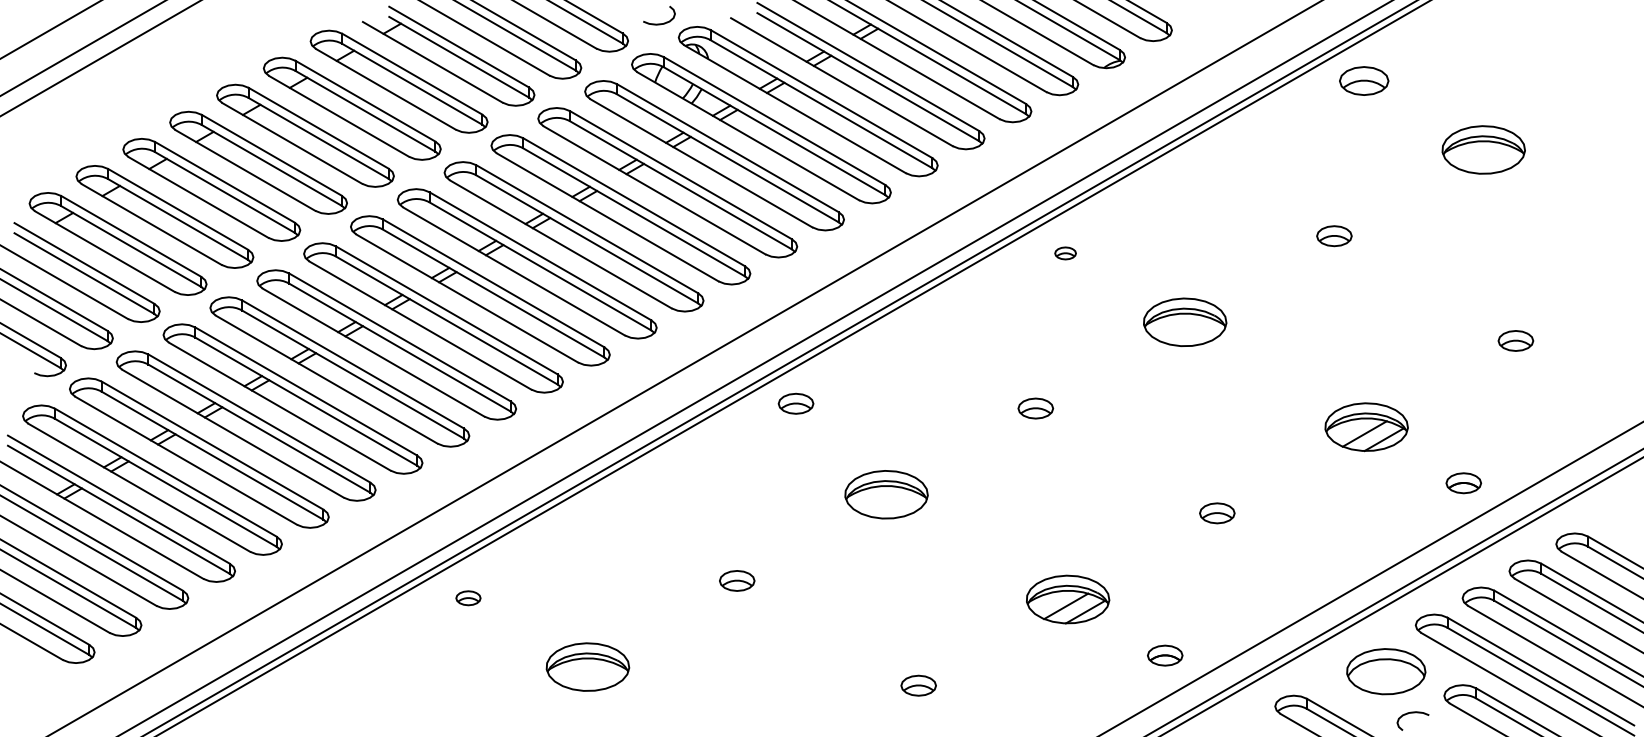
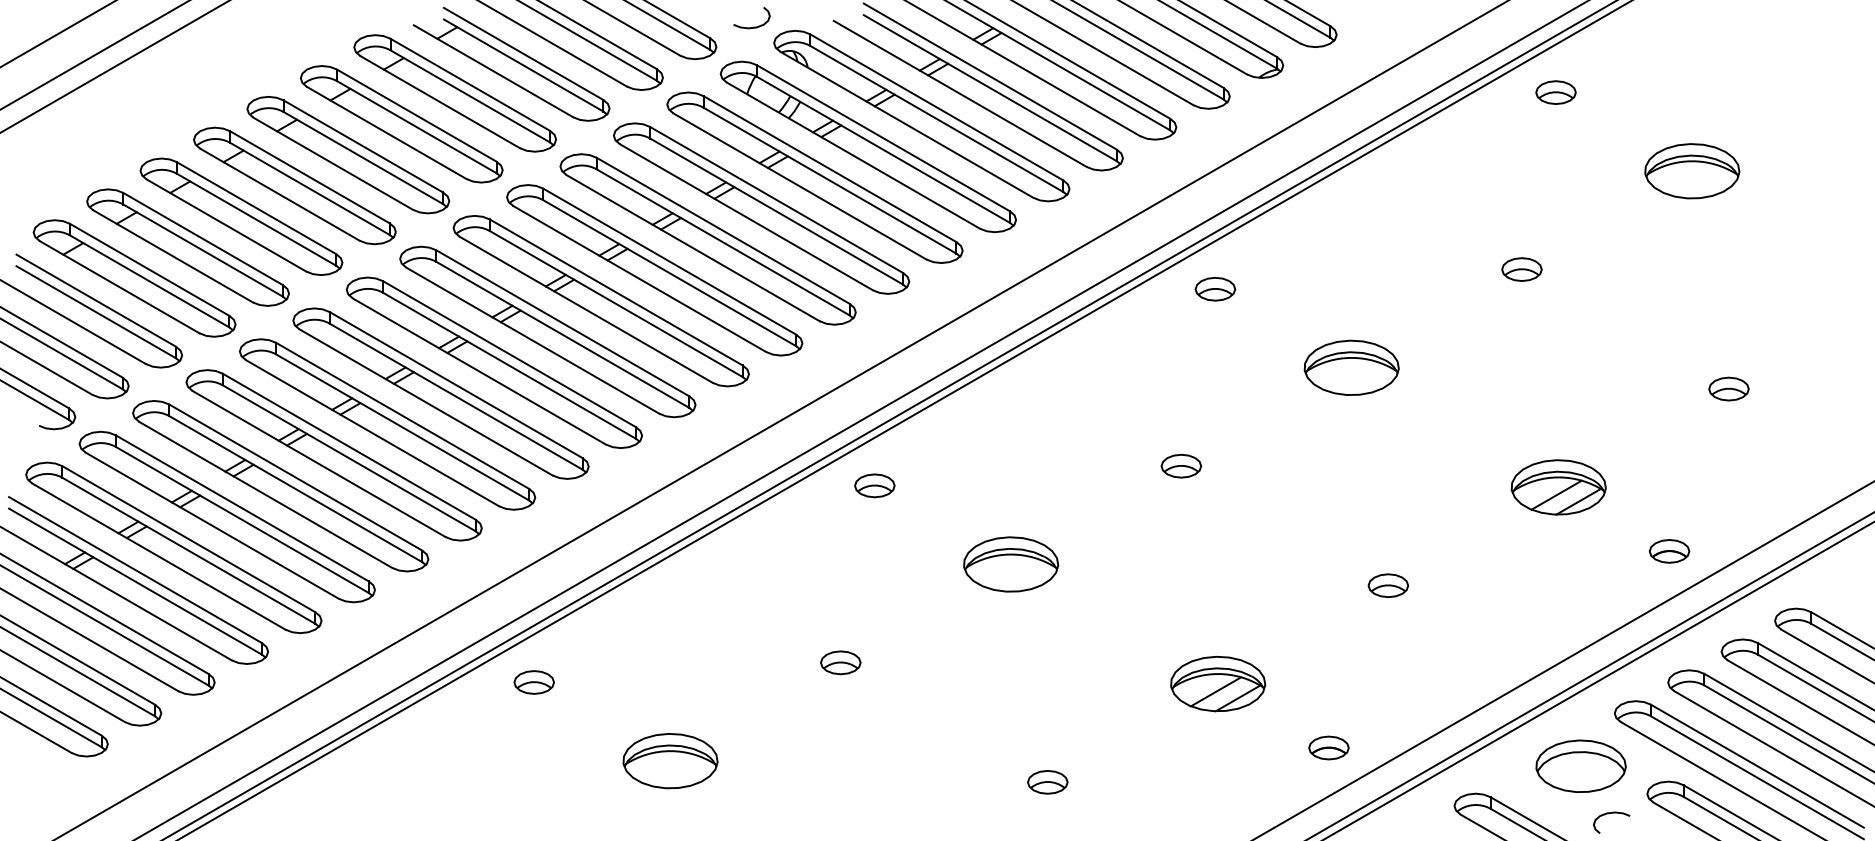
part: (1364, 80) -> (1556, 92), size x0.71
part: (1065, 253) -> (1215, 289), size x1.67
part: (795, 403) -> (874, 485), moved
part: (468, 598) -> (534, 682), size x1.43

